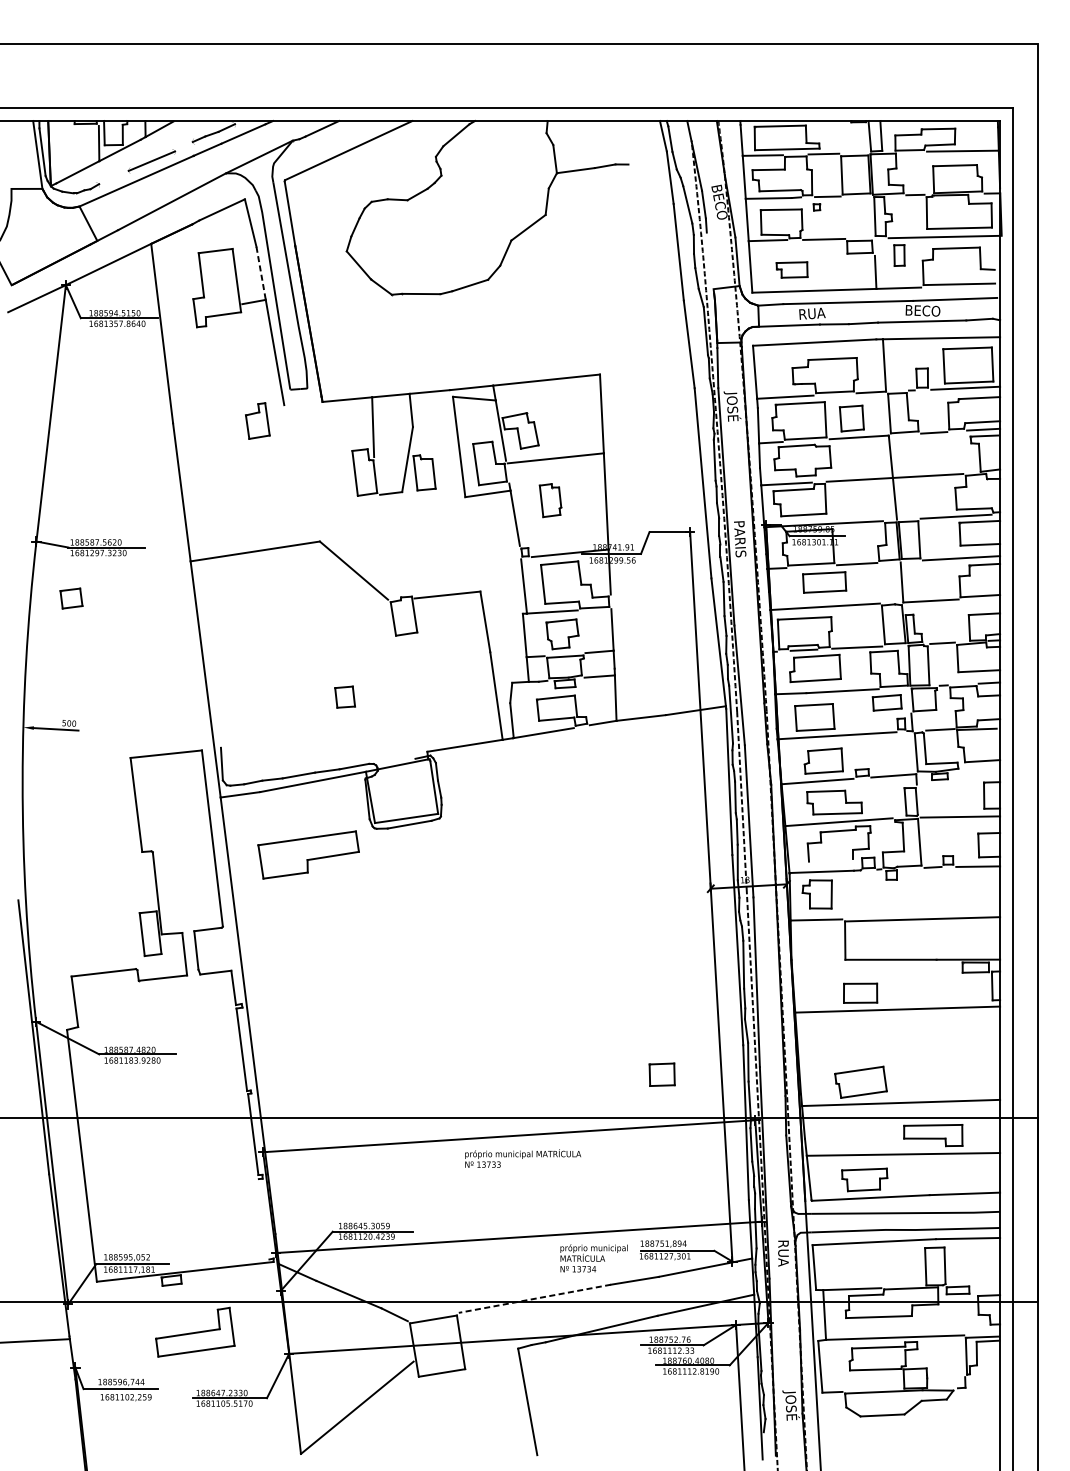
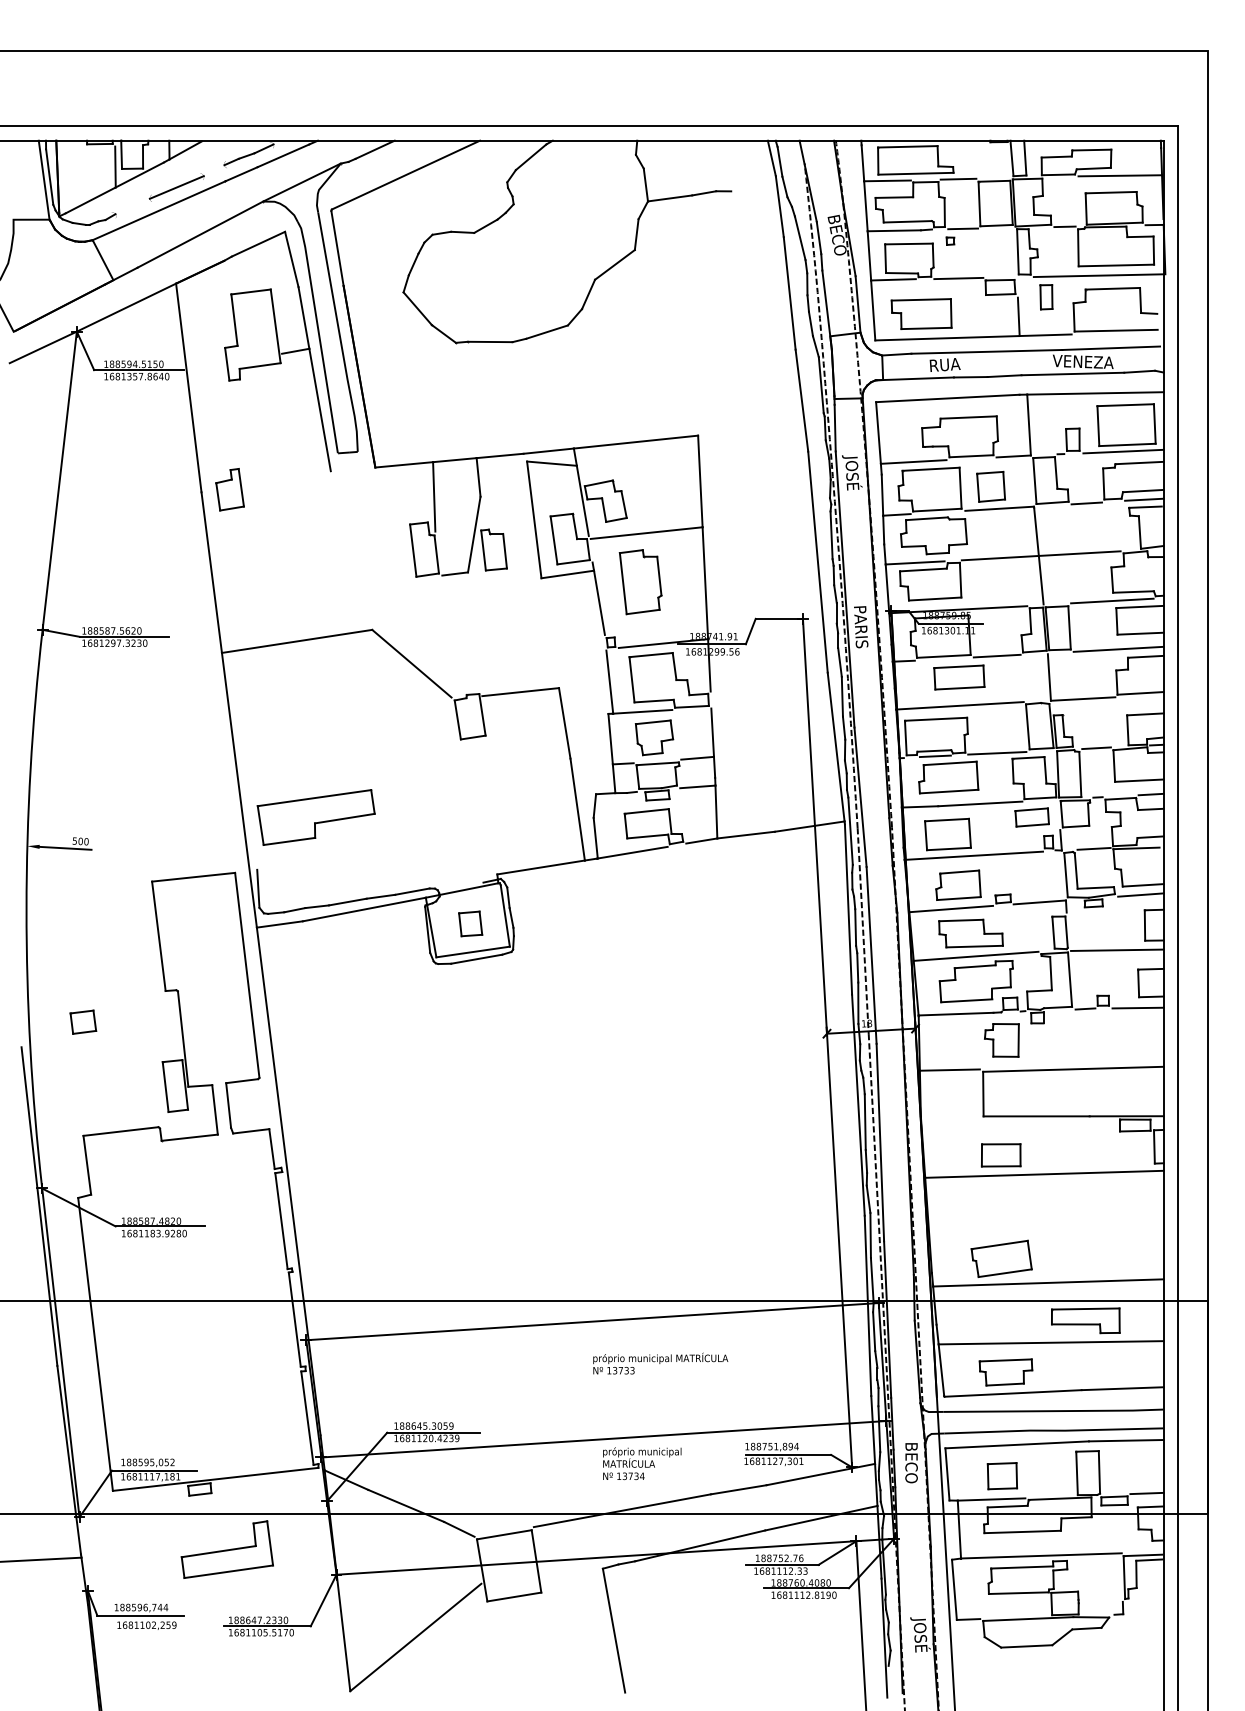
line: (710, 262) -> (826, 305), added
part: (792, 269) -> (921, 313), size x1.67
line: (261, 273) -> (304, 318), dashed -> solid
text: (931, 310) -> (1083, 361), BECO -> VENEZA
part: (257, 420) -> (229, 489), moved
part: (550, 500) -> (640, 582), size x1.67
part: (71, 597) -> (83, 1021), moved
part: (345, 696) -> (470, 923), moved
line: (980, 769) -> (1140, 894), added
part: (308, 854) -> (315, 817), moved
line: (830, 860) -> (966, 1000), added
part: (816, 894) -> (1001, 1040), moved
part: (662, 1075) -> (1002, 1476), moved
text: (522, 1158) -> (660, 1363), moved
line: (264, 1218) -> (307, 1417), added
text: (594, 1258) -> (642, 1463), moved
text: (783, 1258) -> (911, 1463), RUA -> BECO
line: (985, 1283) -> (1146, 1493), added
line: (534, 1298) -> (621, 1510), dashed -> solid

